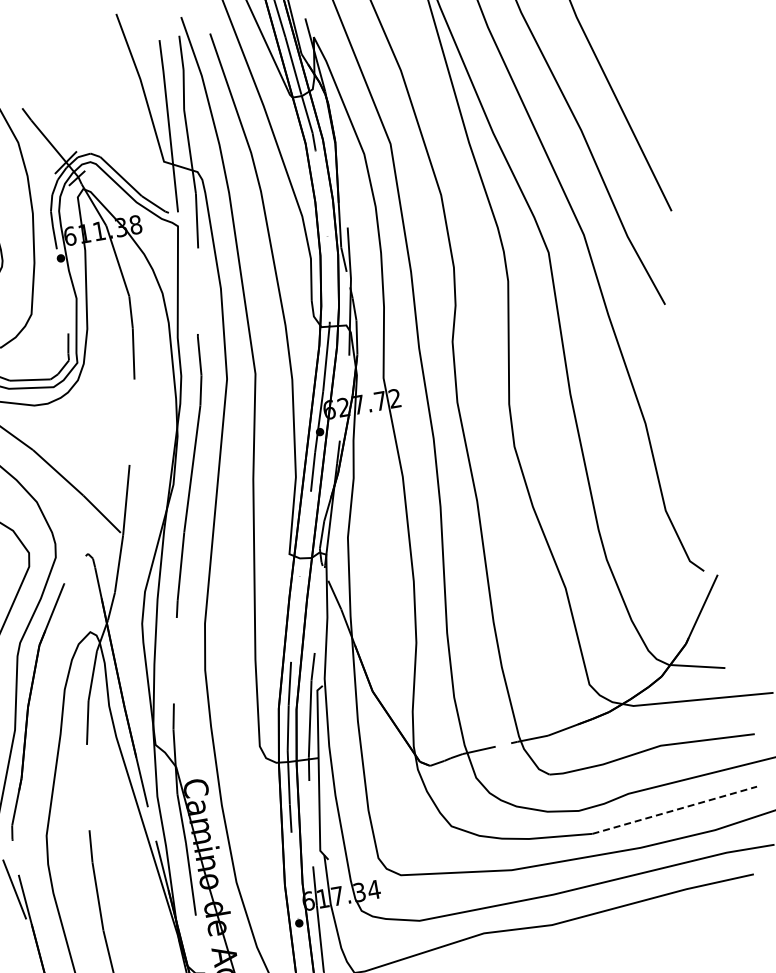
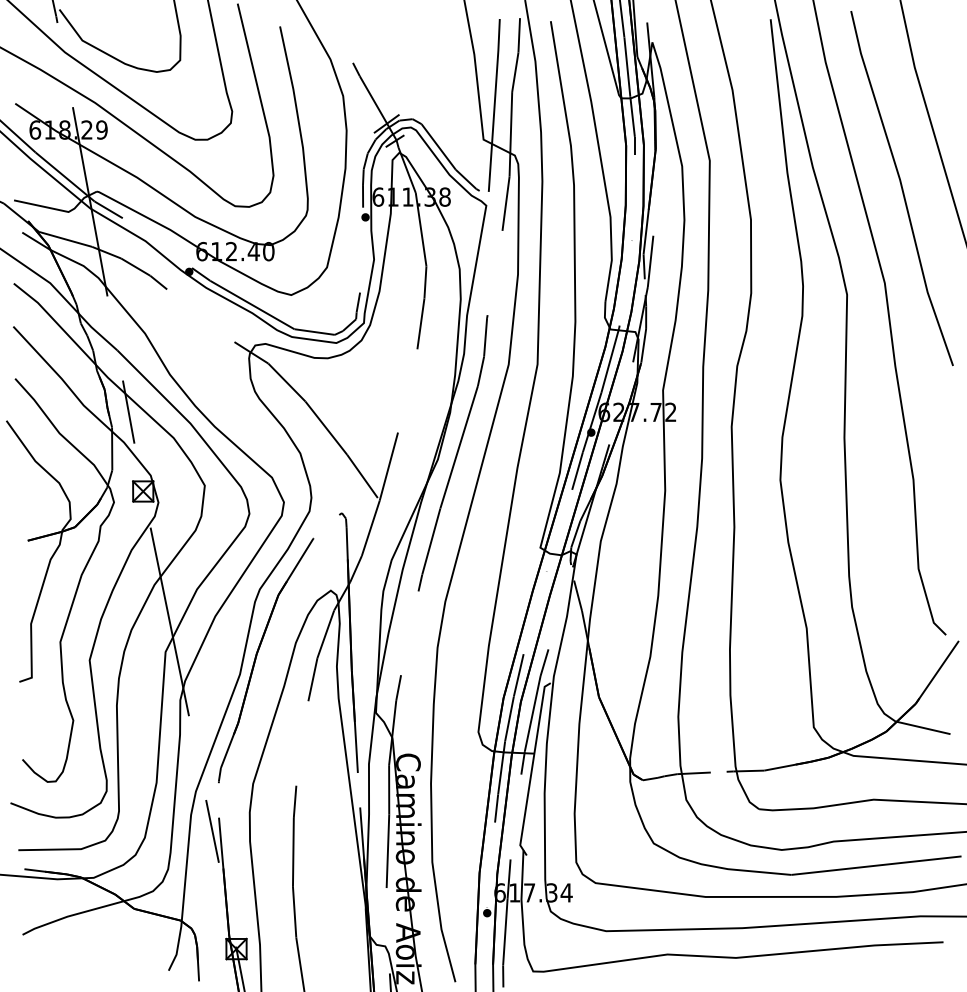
line: (674, 810) -> (876, 865), dashed -> solid

